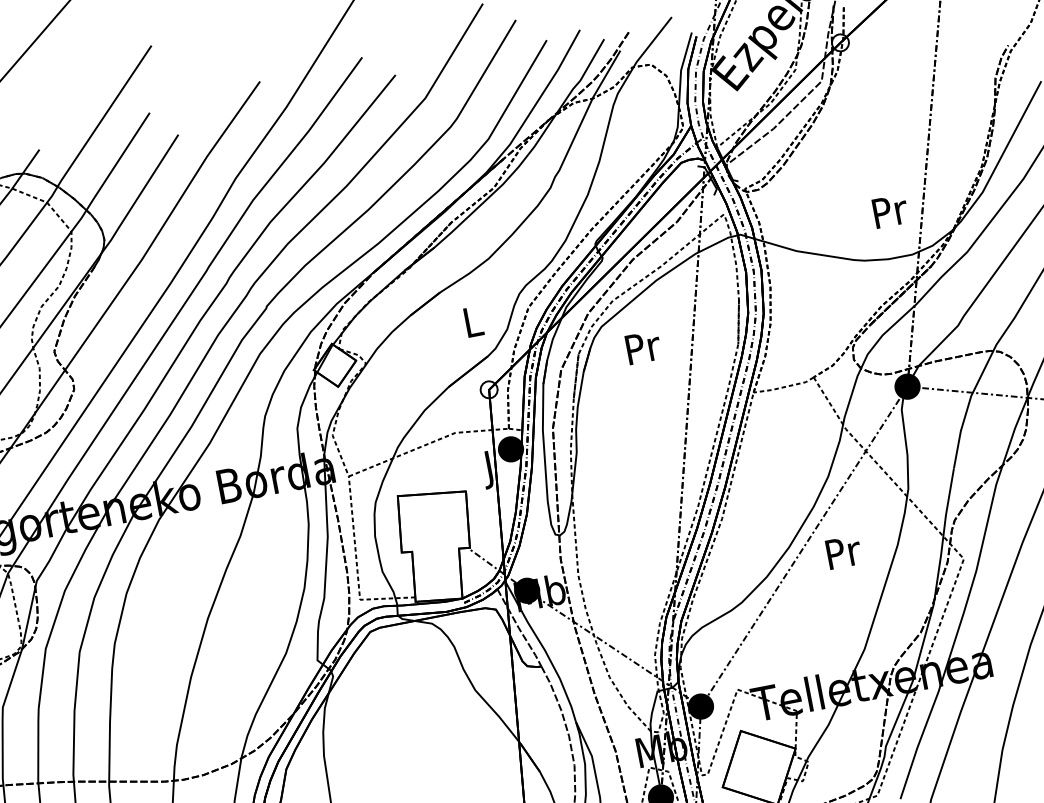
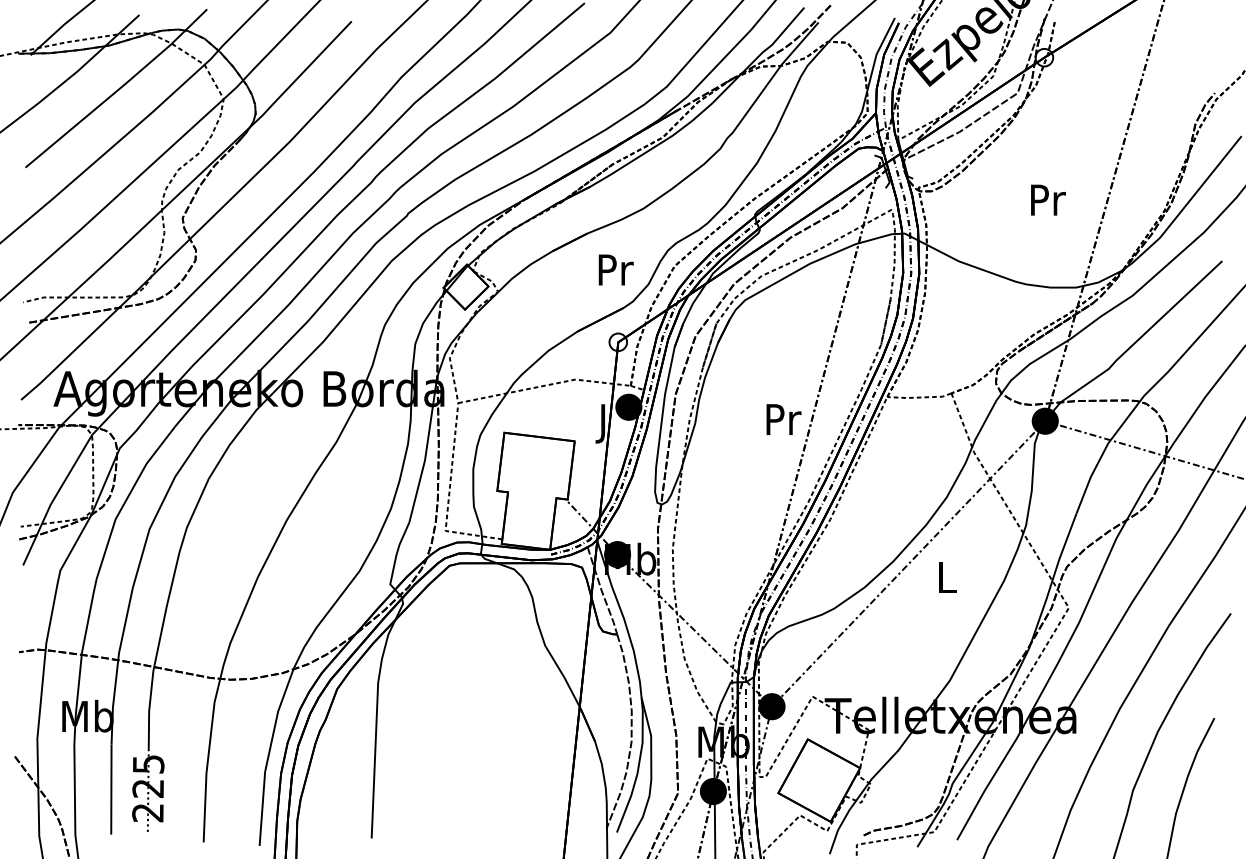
text: (890, 210) -> (1048, 199), moved
text: (473, 321) -> (615, 269), L -> Pr
text: (643, 347) -> (783, 419), moved
text: (843, 552) -> (947, 577), Pr -> L

